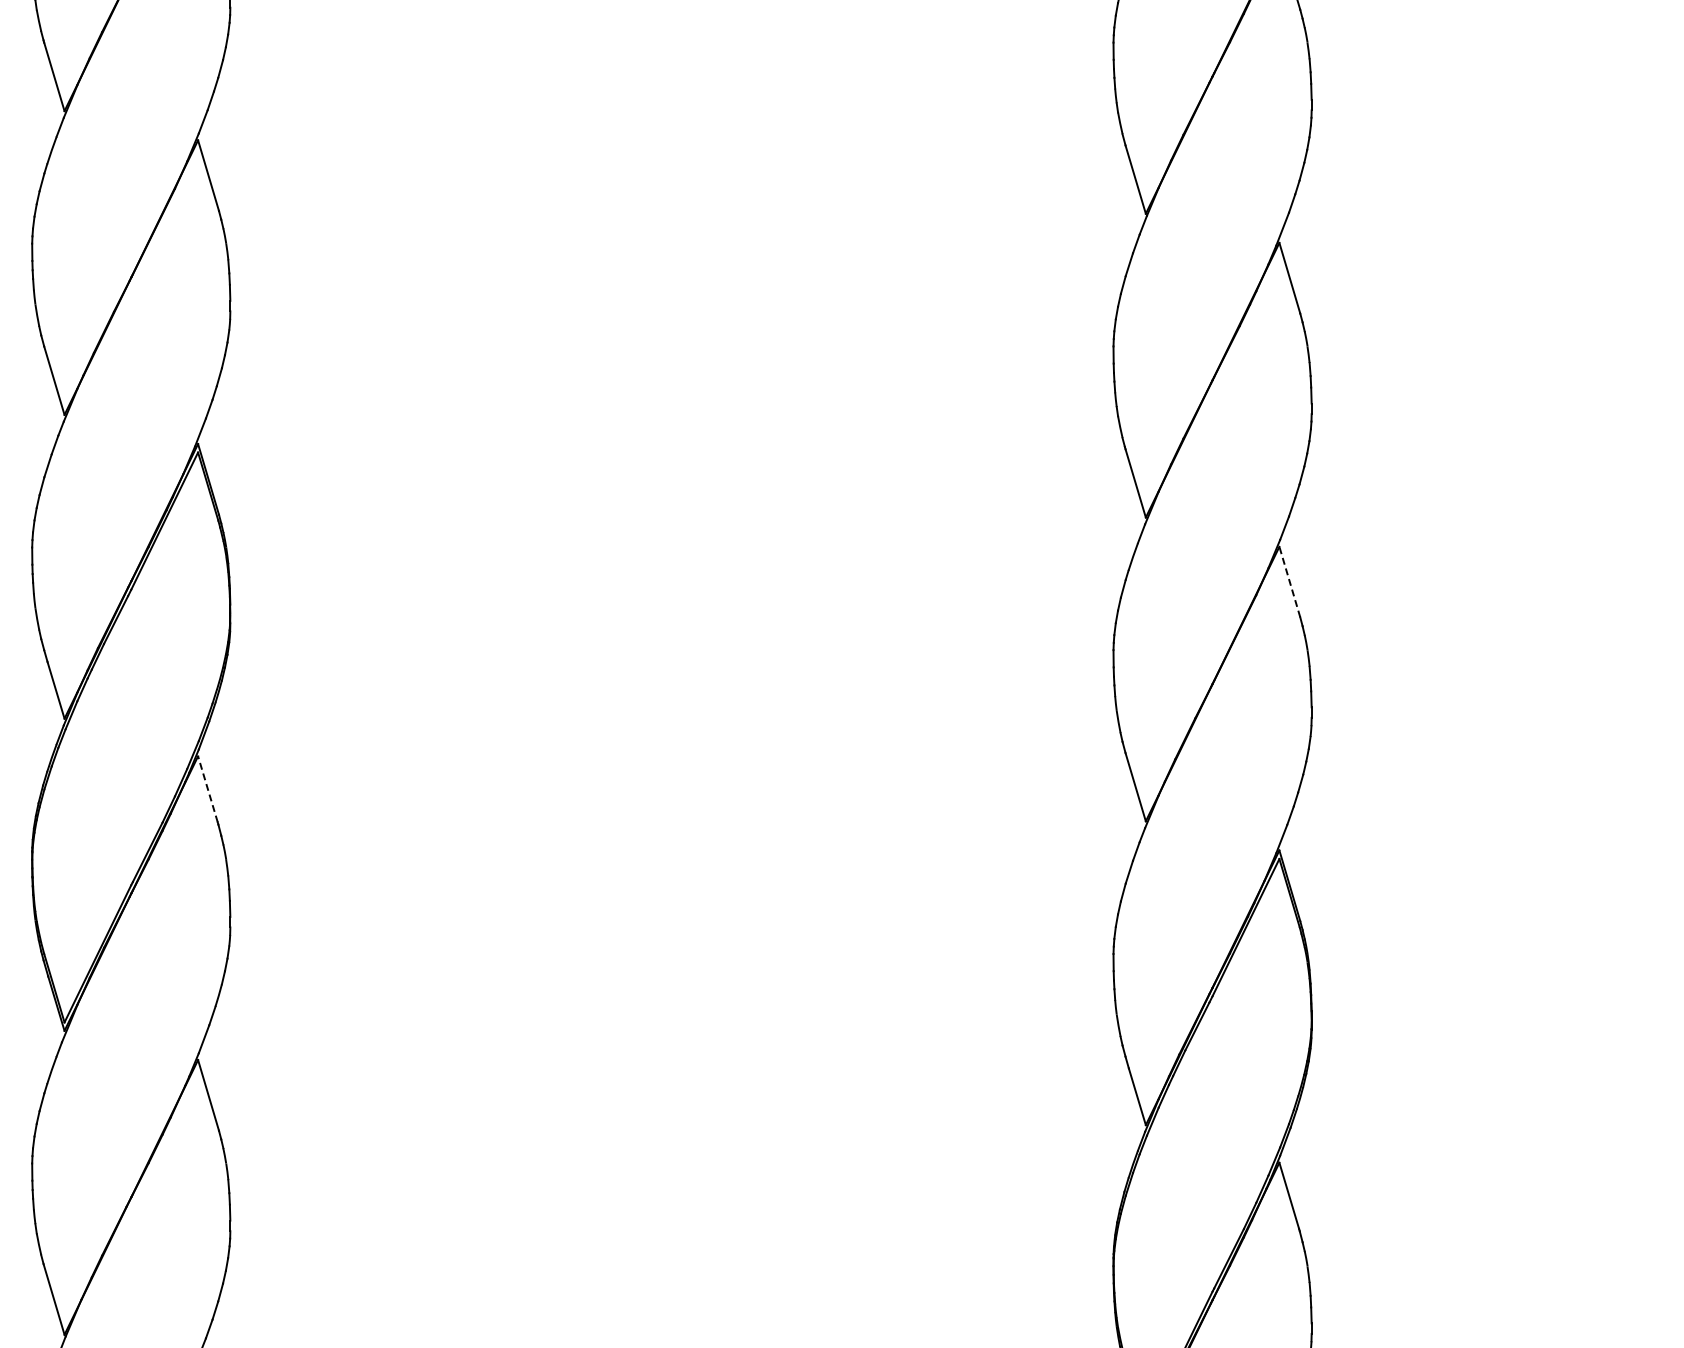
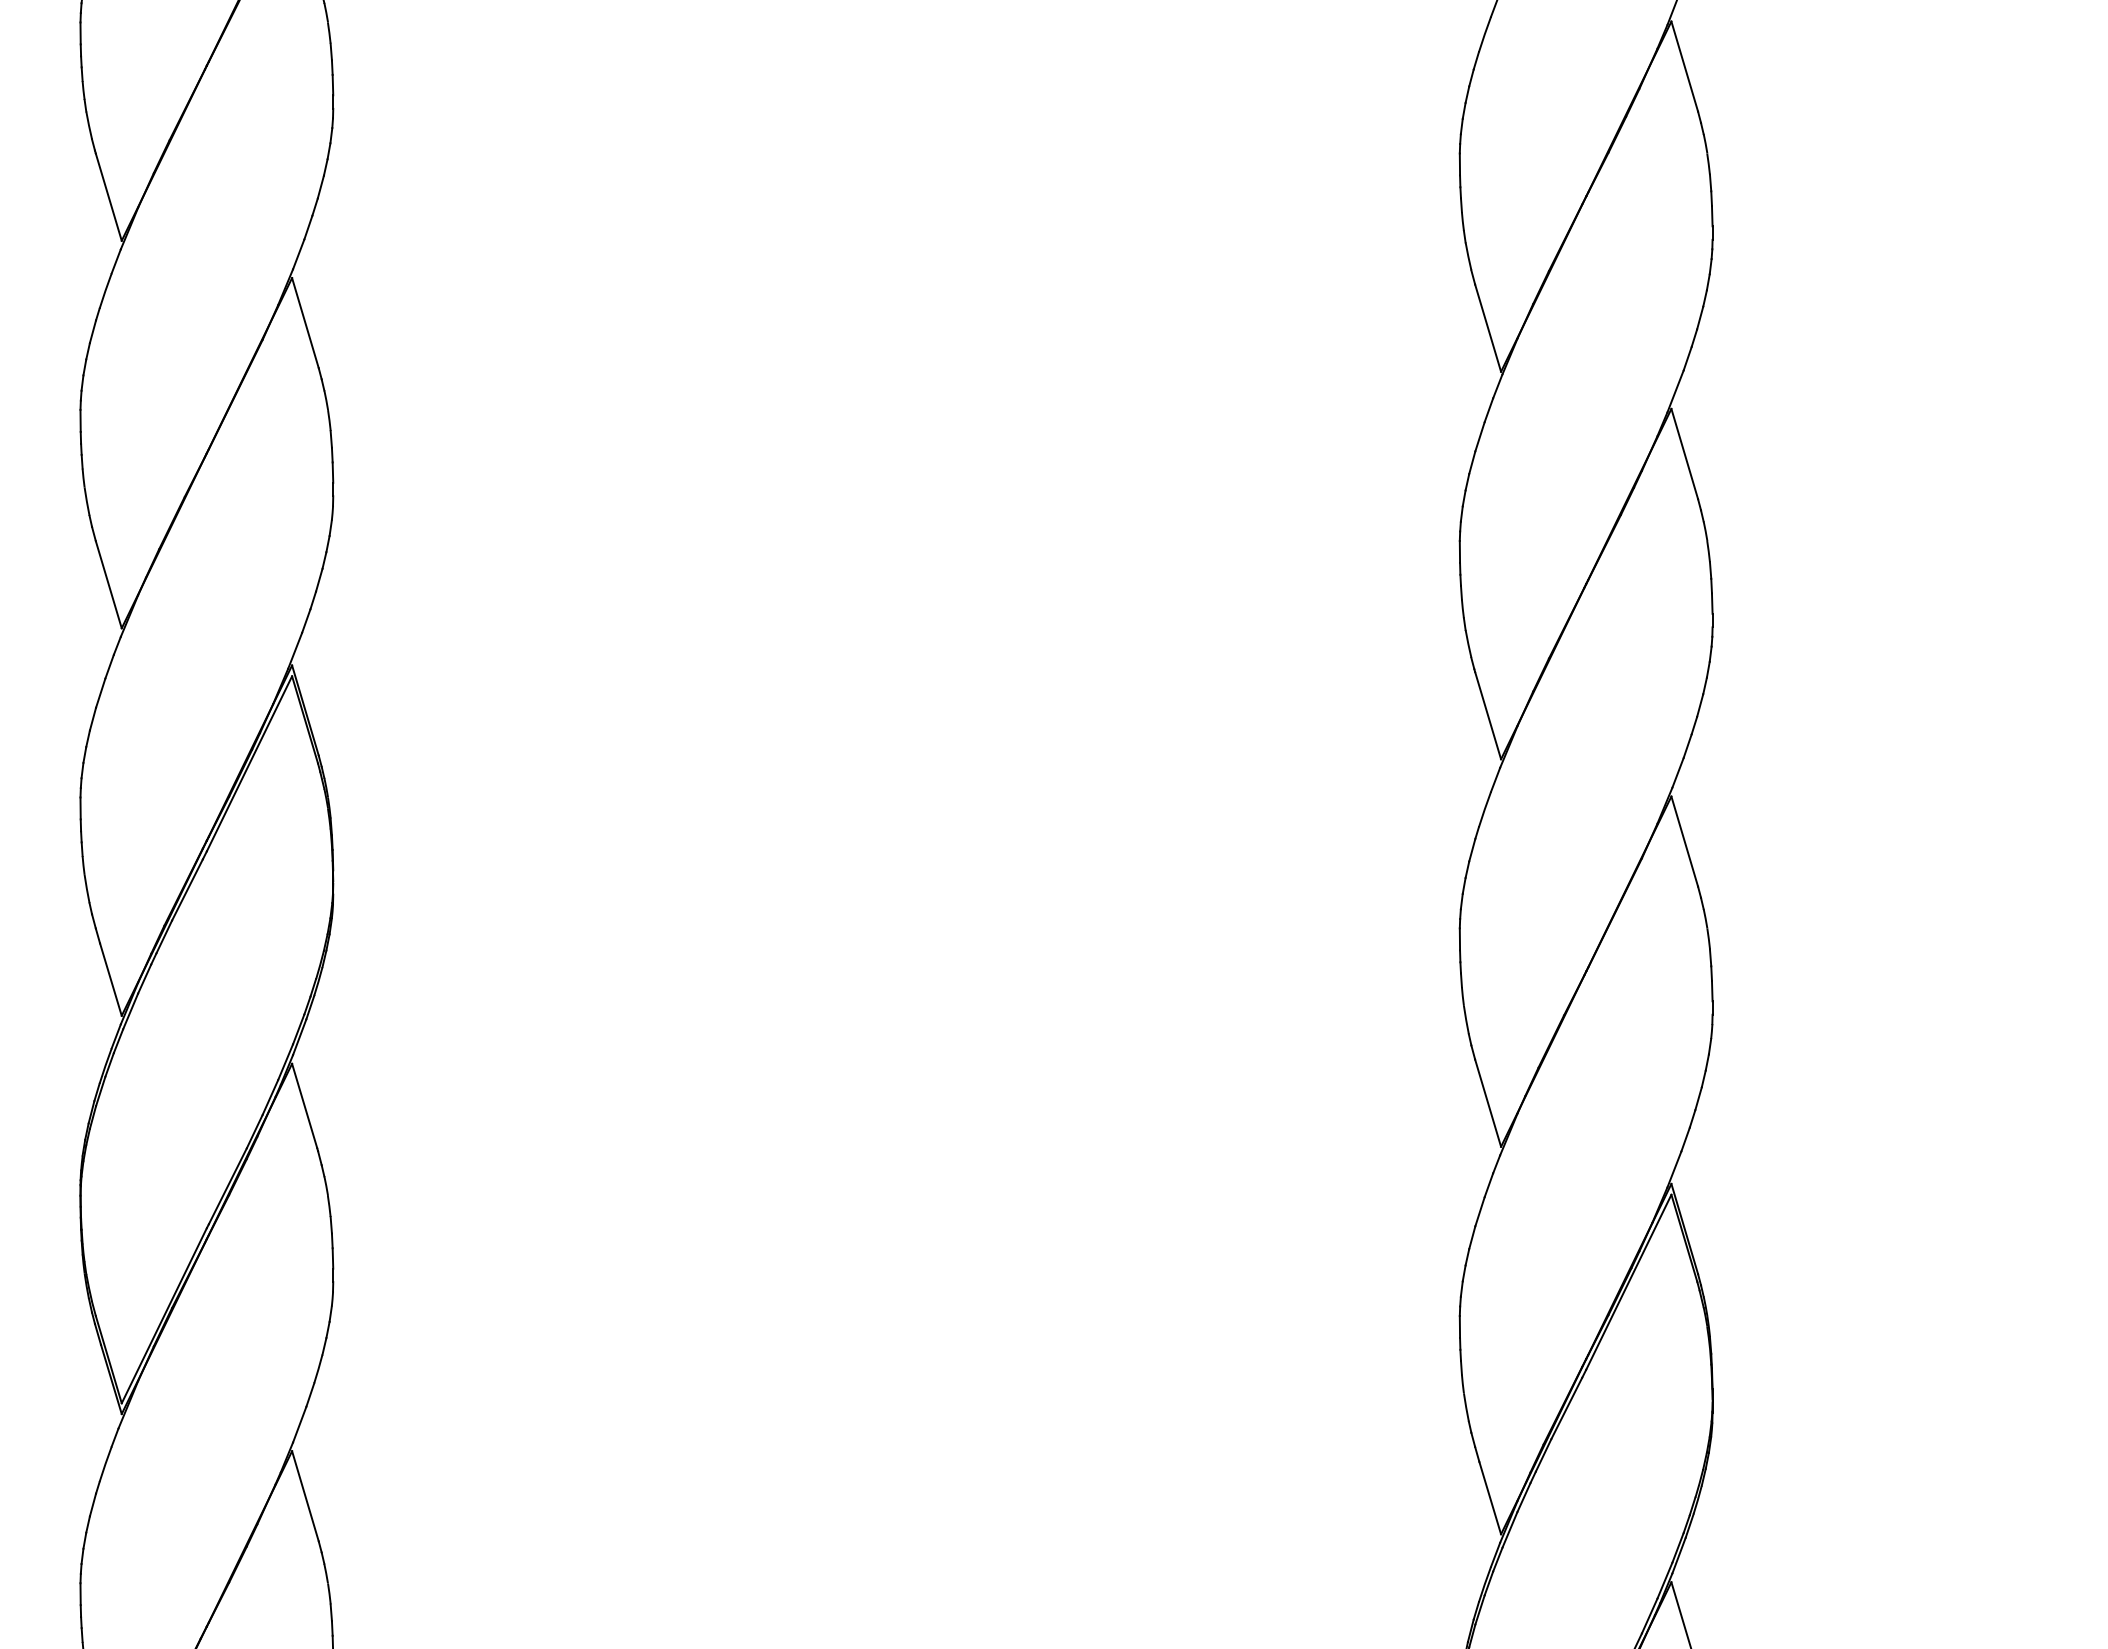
line: (1289, 582) -> (1684, 842), dashed -> solid
line: (207, 788) -> (304, 1104), dashed -> solid

